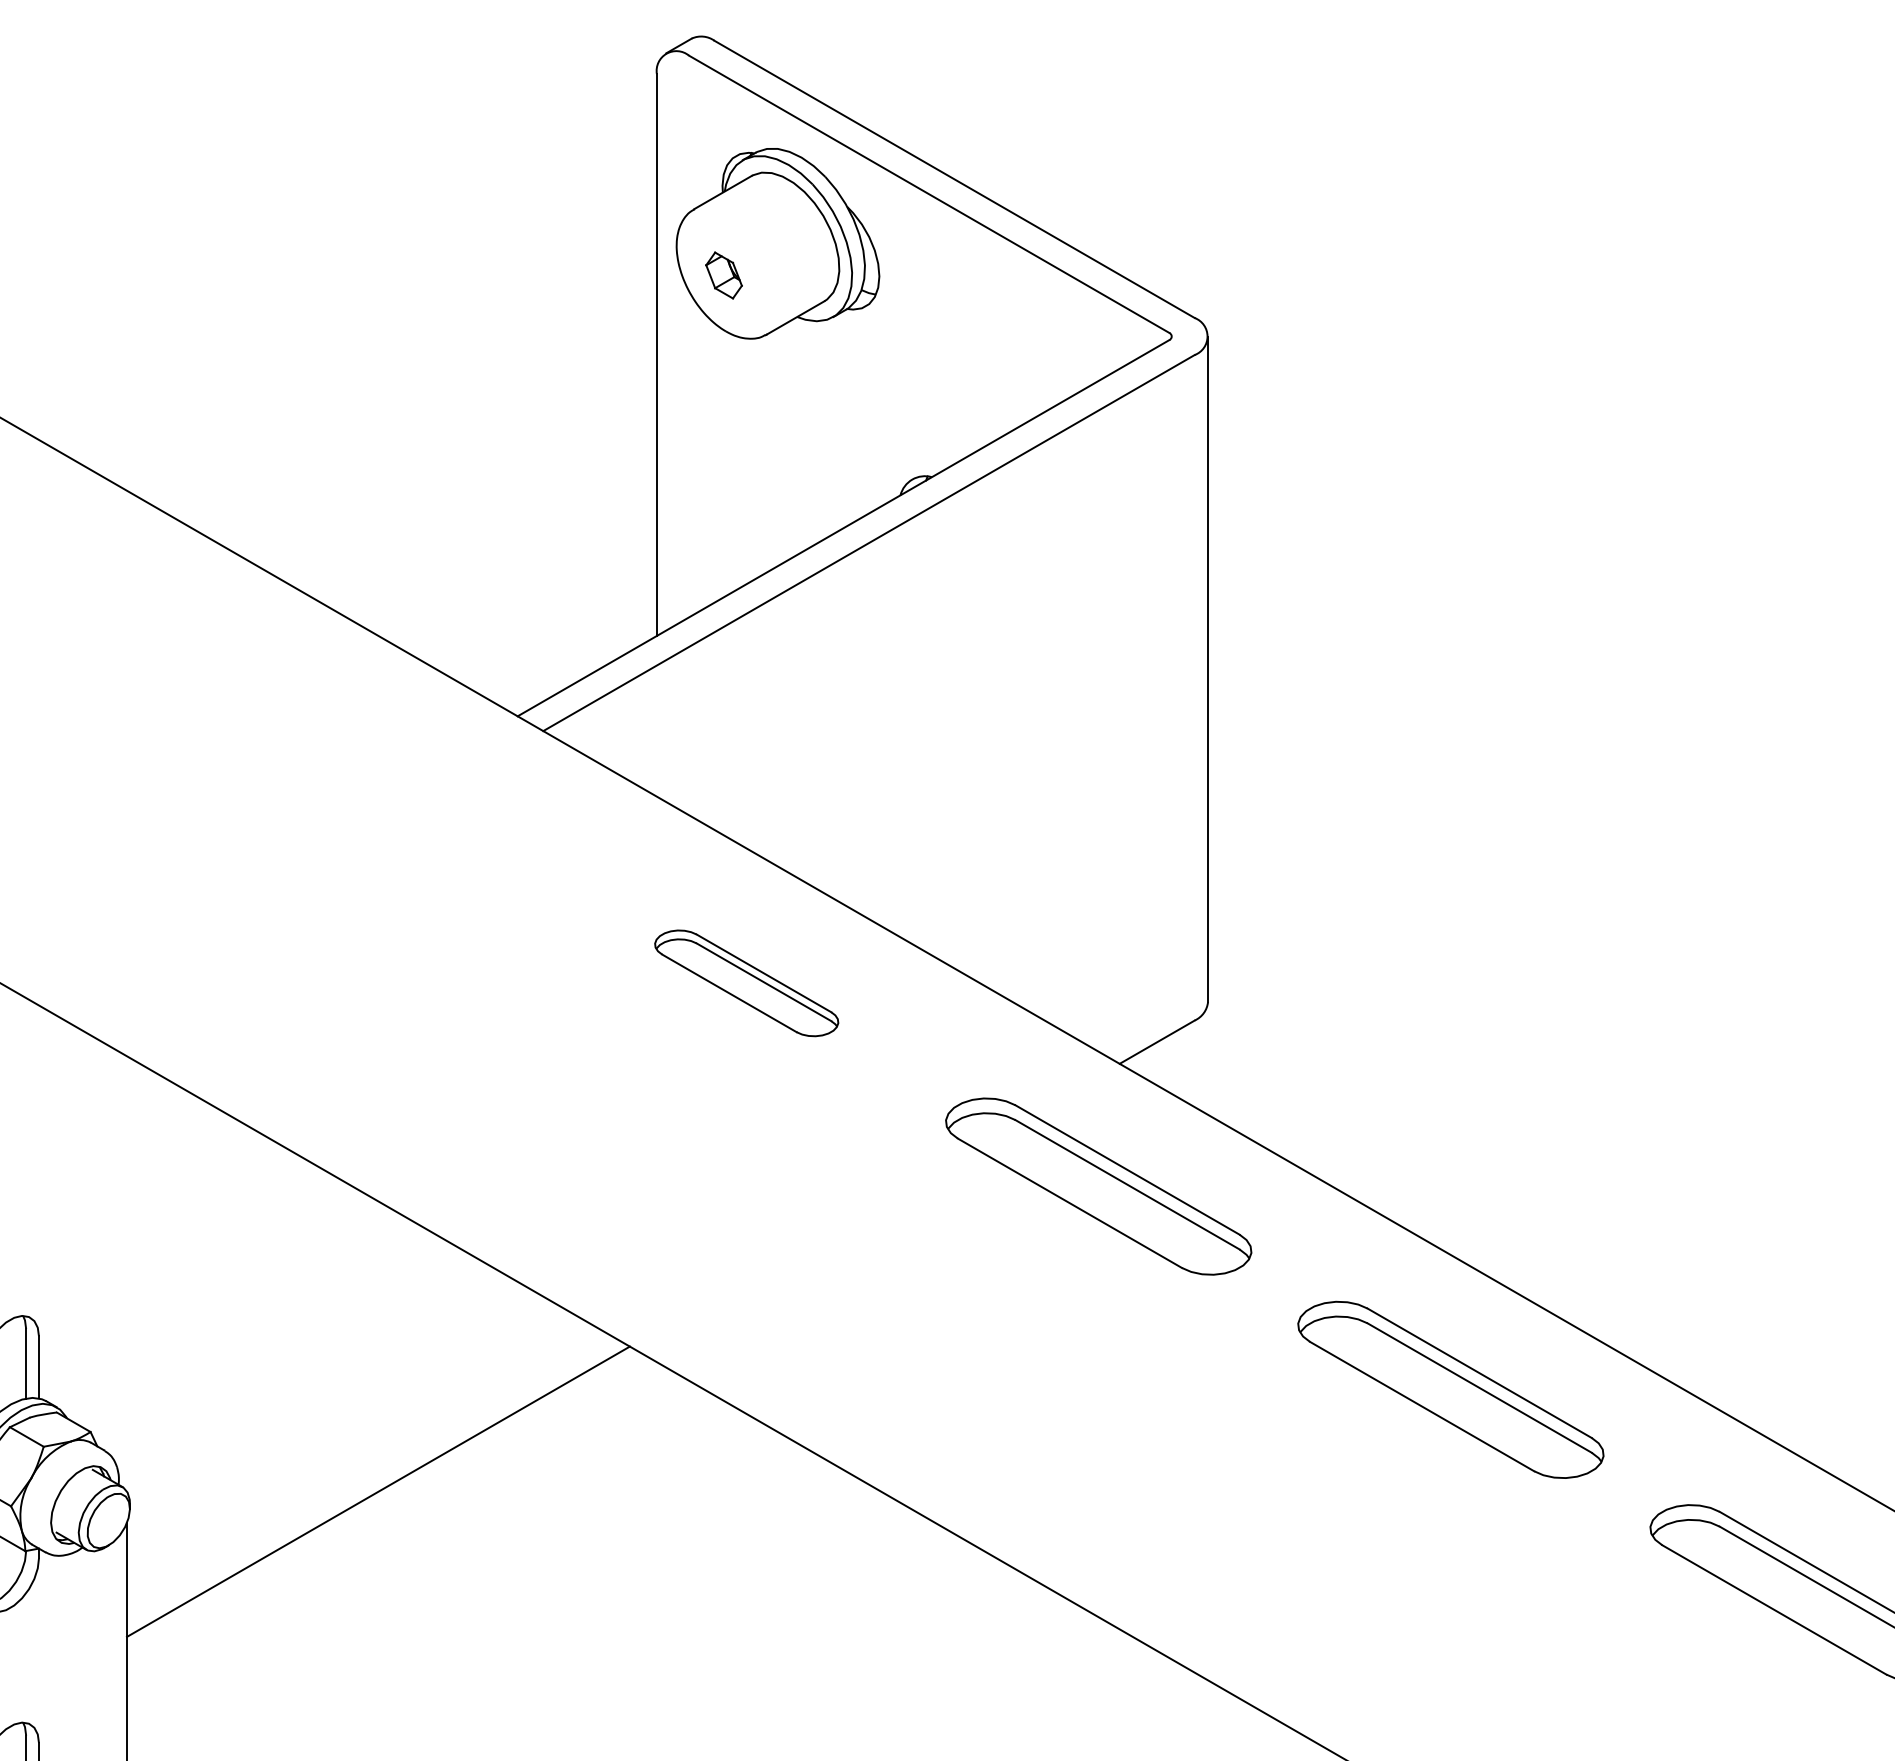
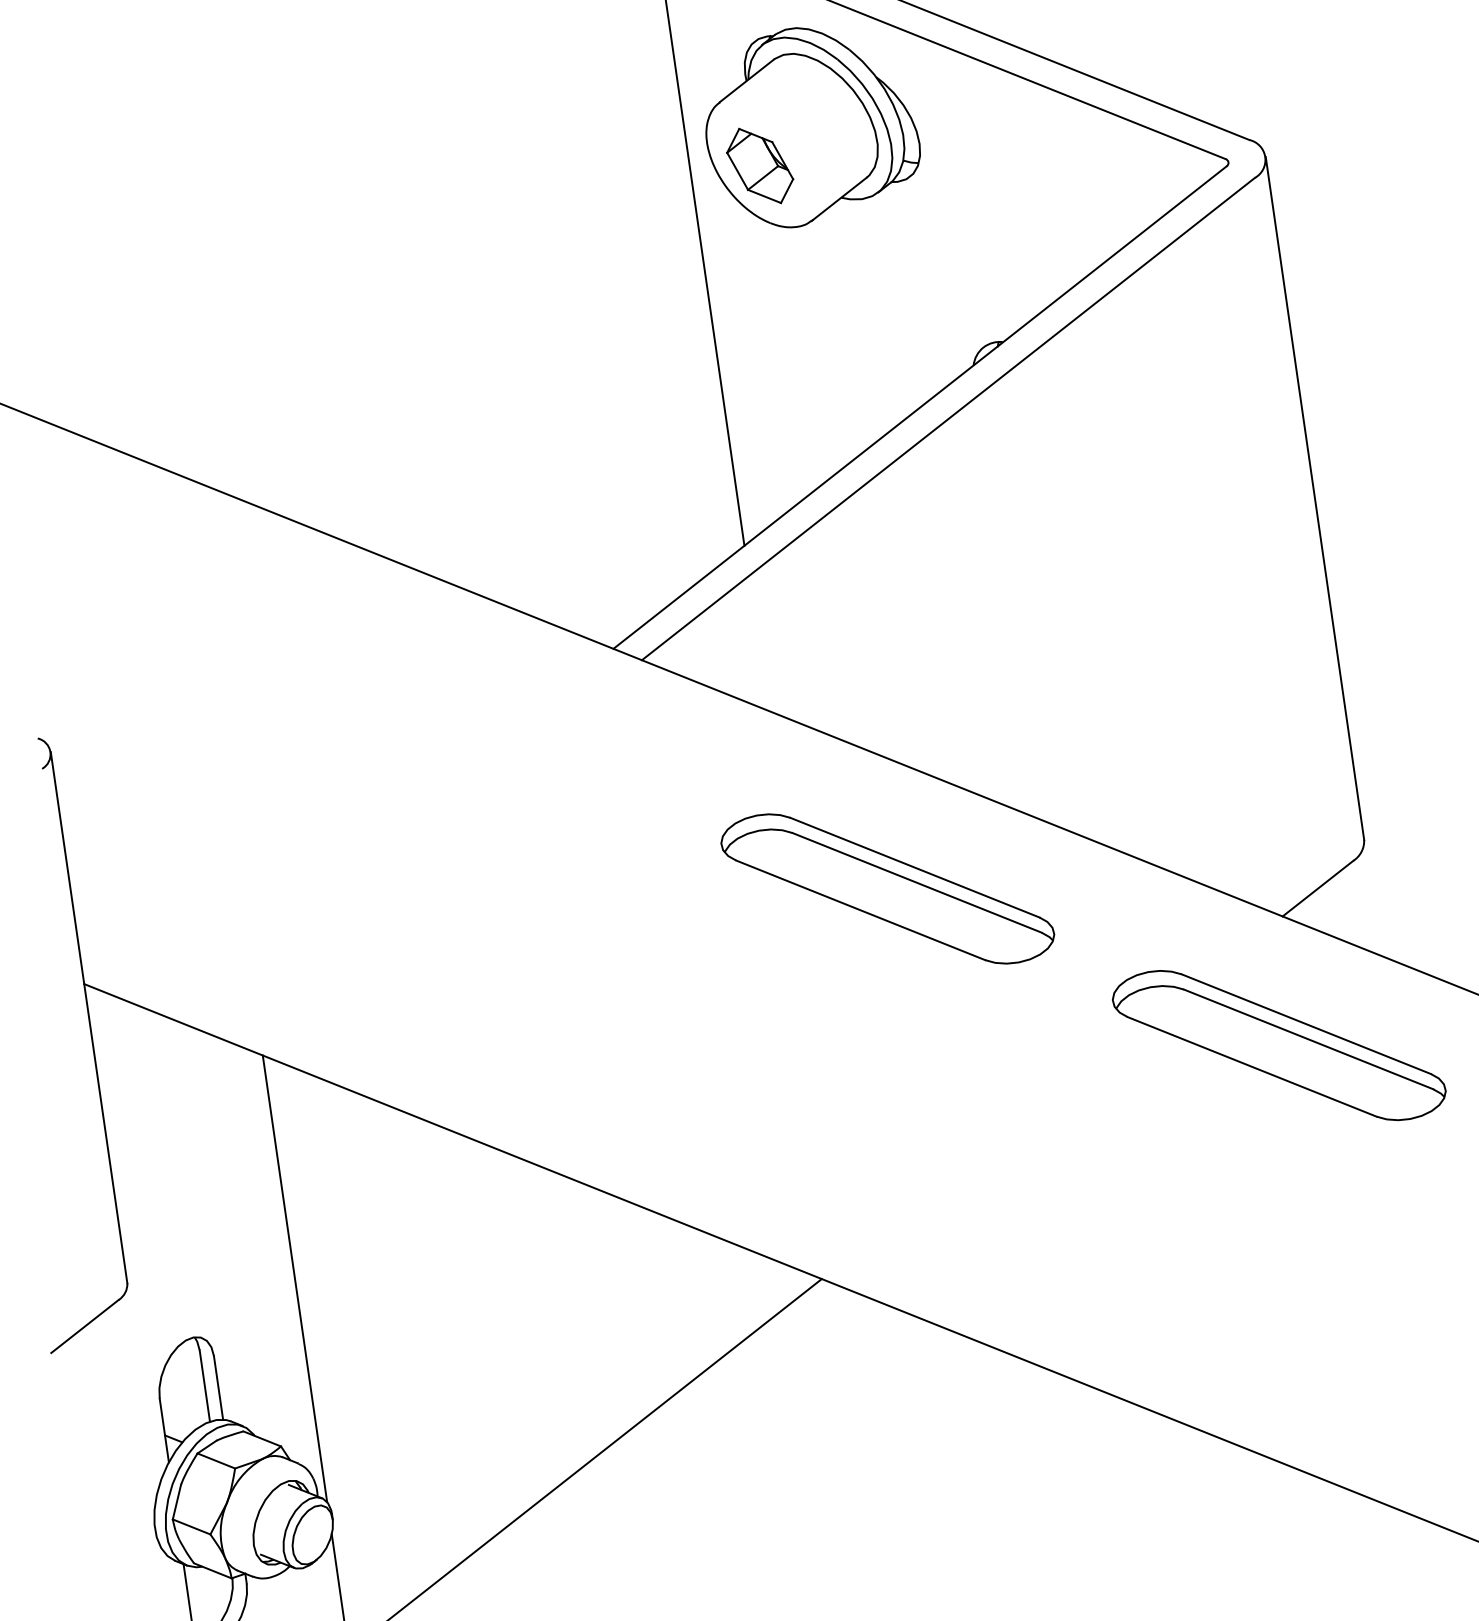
part: (723, 275) -> (759, 166), size x1.67
part: (746, 983) -> (887, 889), size x1.67
line: (126, 1273) -> (294, 1278), added

